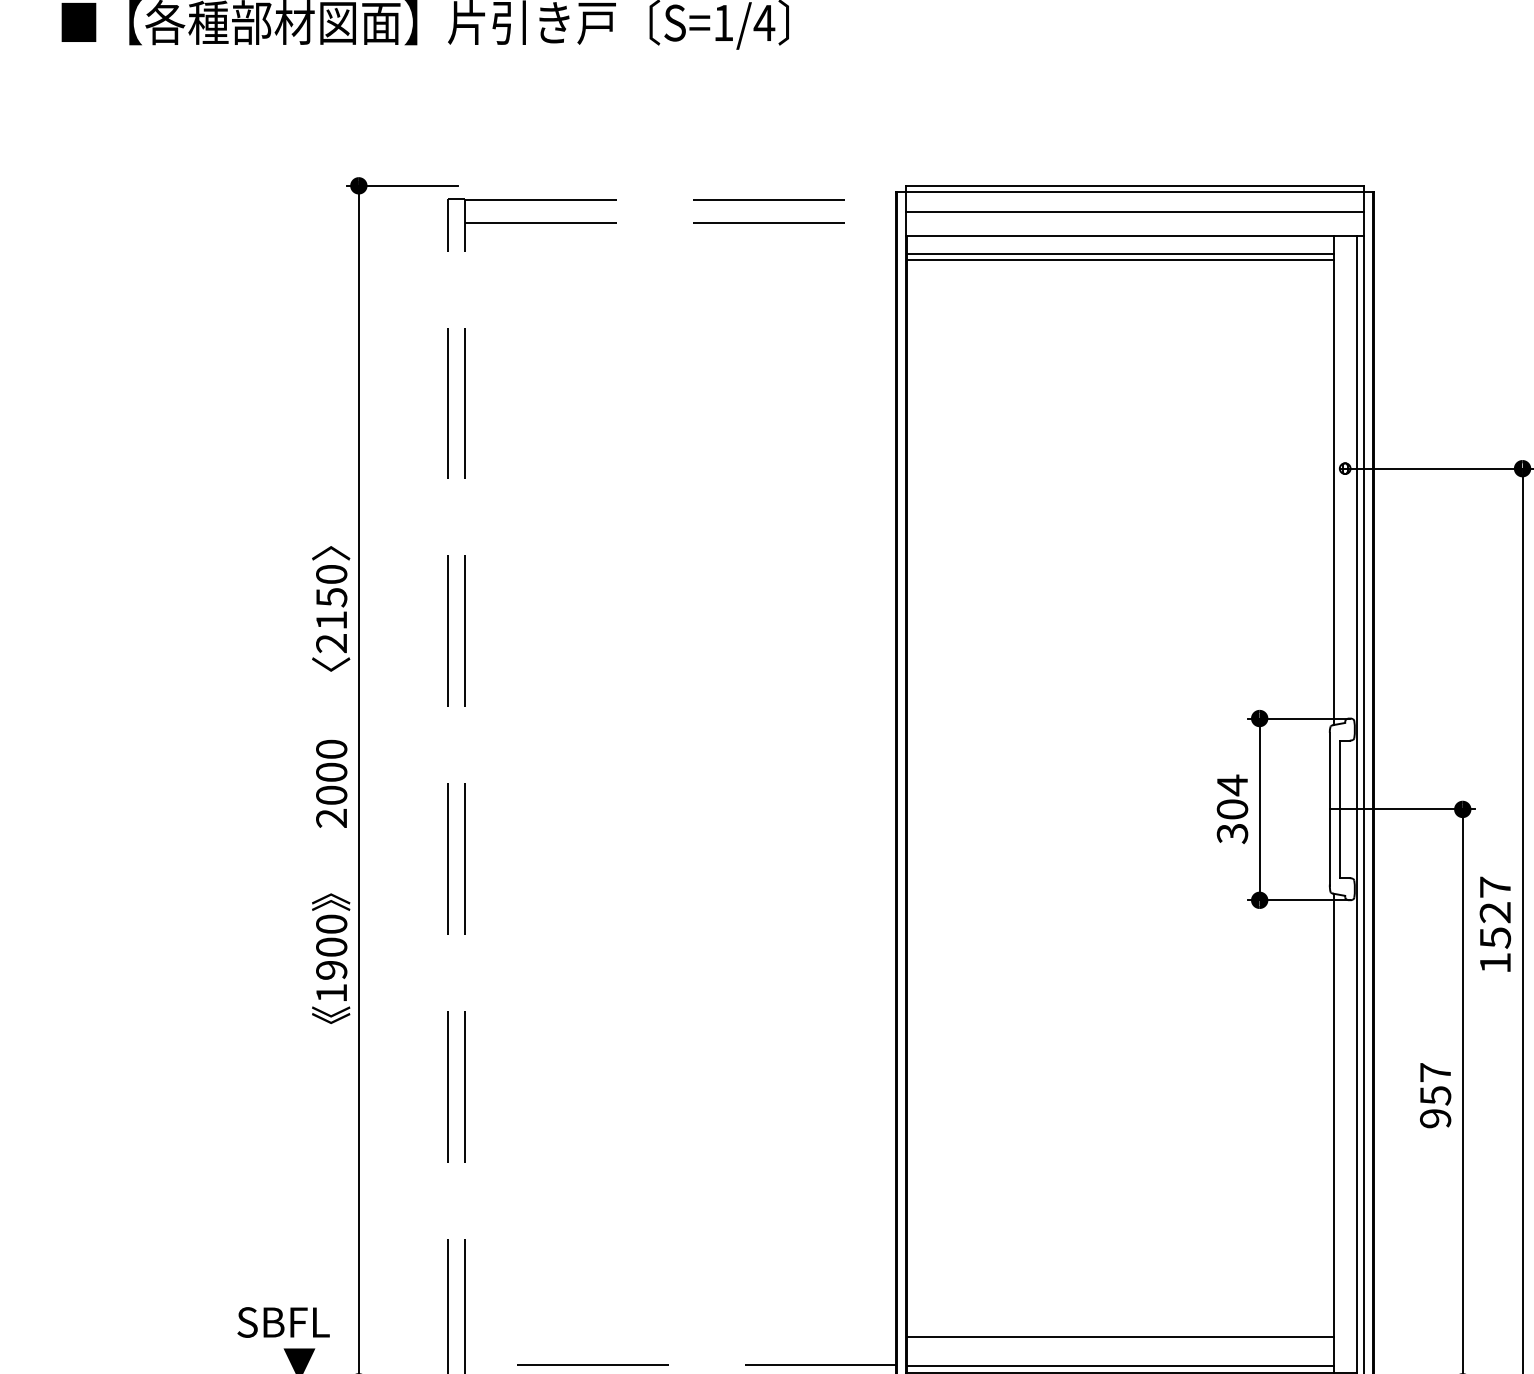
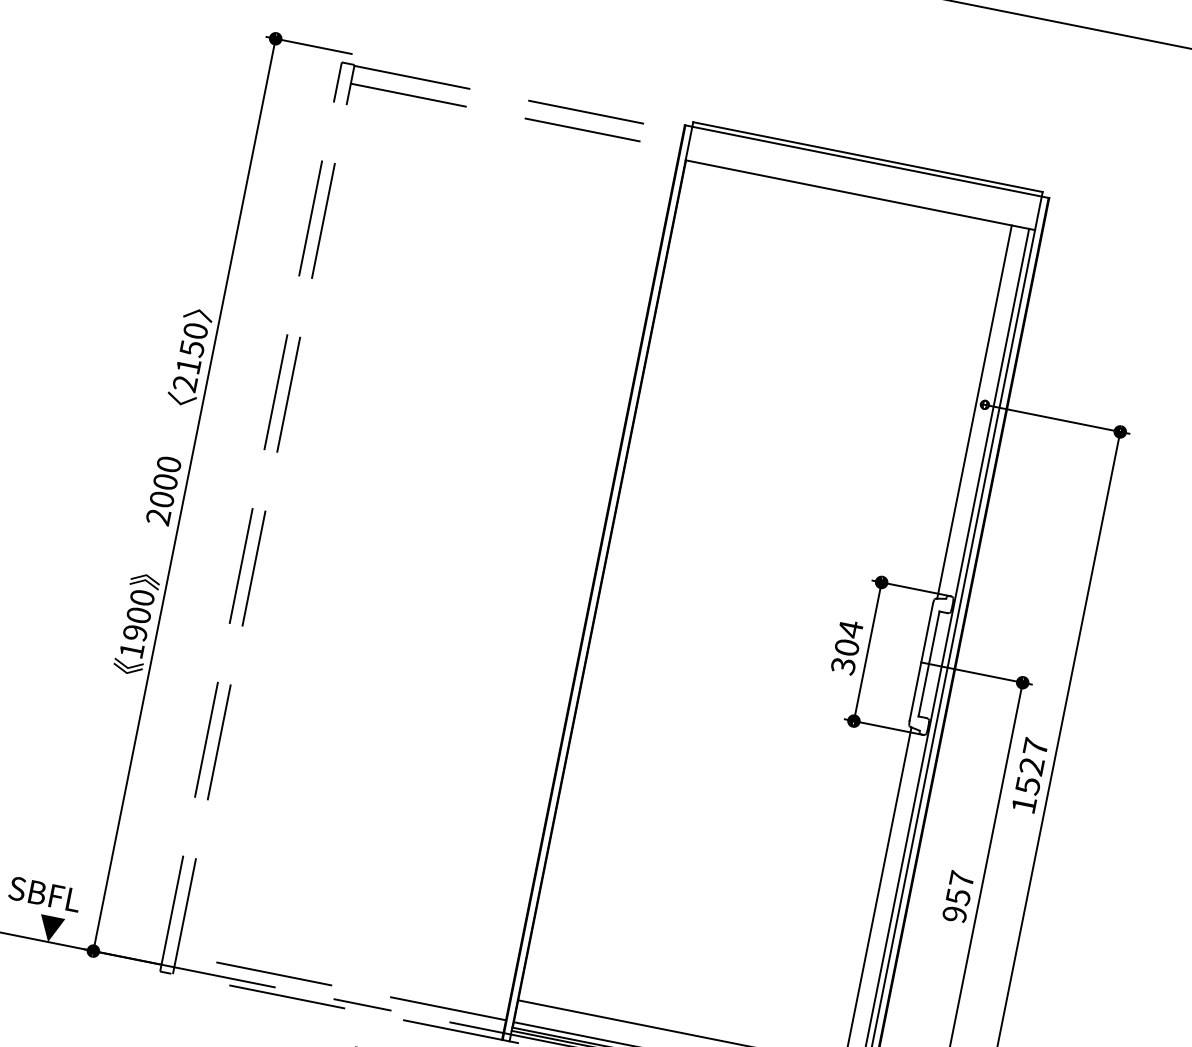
line: (1135, 211) -> (864, 176), removed
line: (1119, 253) -> (845, 206), removed
line: (1119, 259) -> (844, 210), removed

